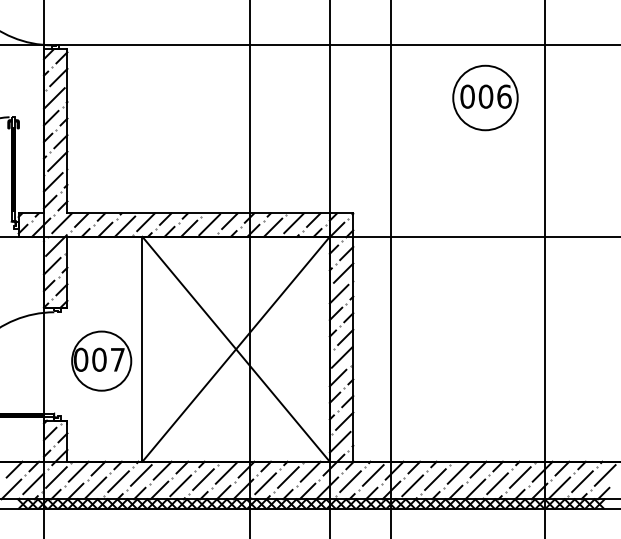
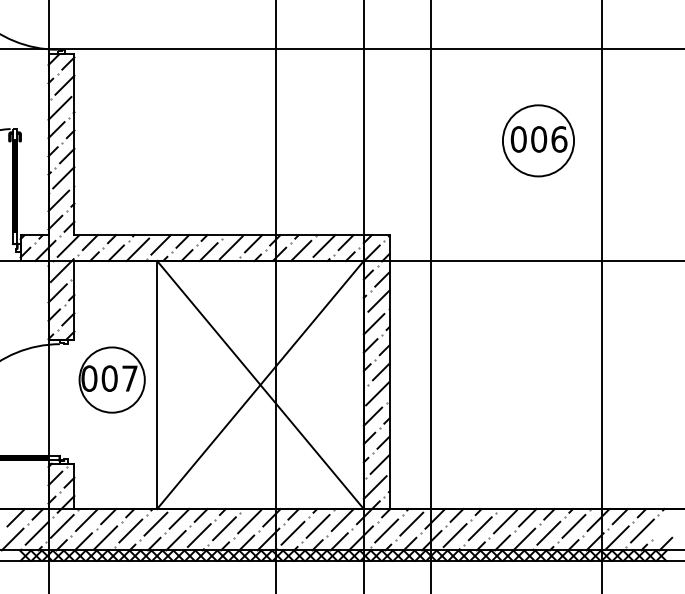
part: (485, 97) -> (538, 140), moved
part: (101, 360) -> (111, 379), moved
line: (605, 474) -> (667, 523), removed

